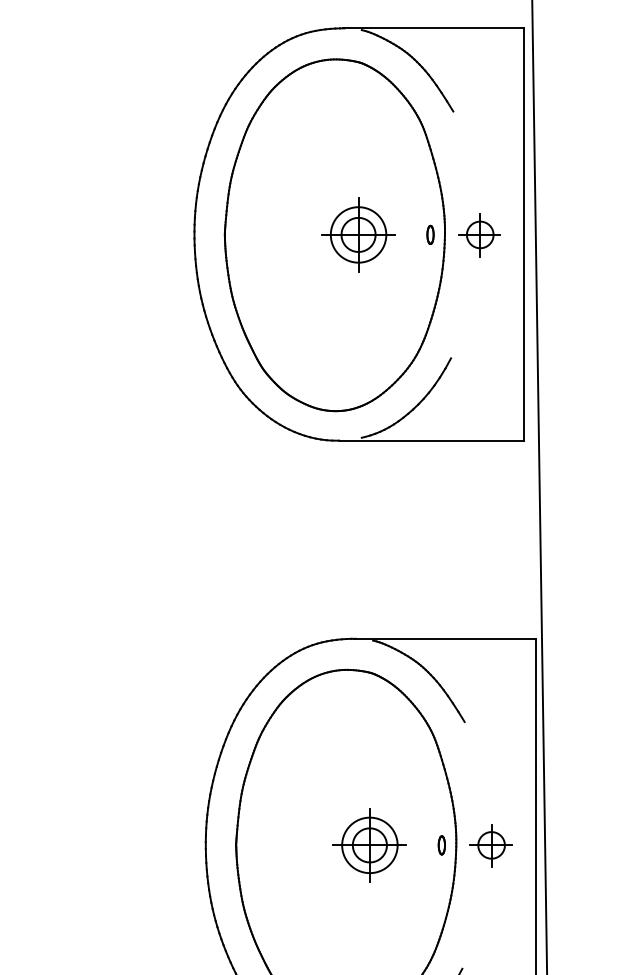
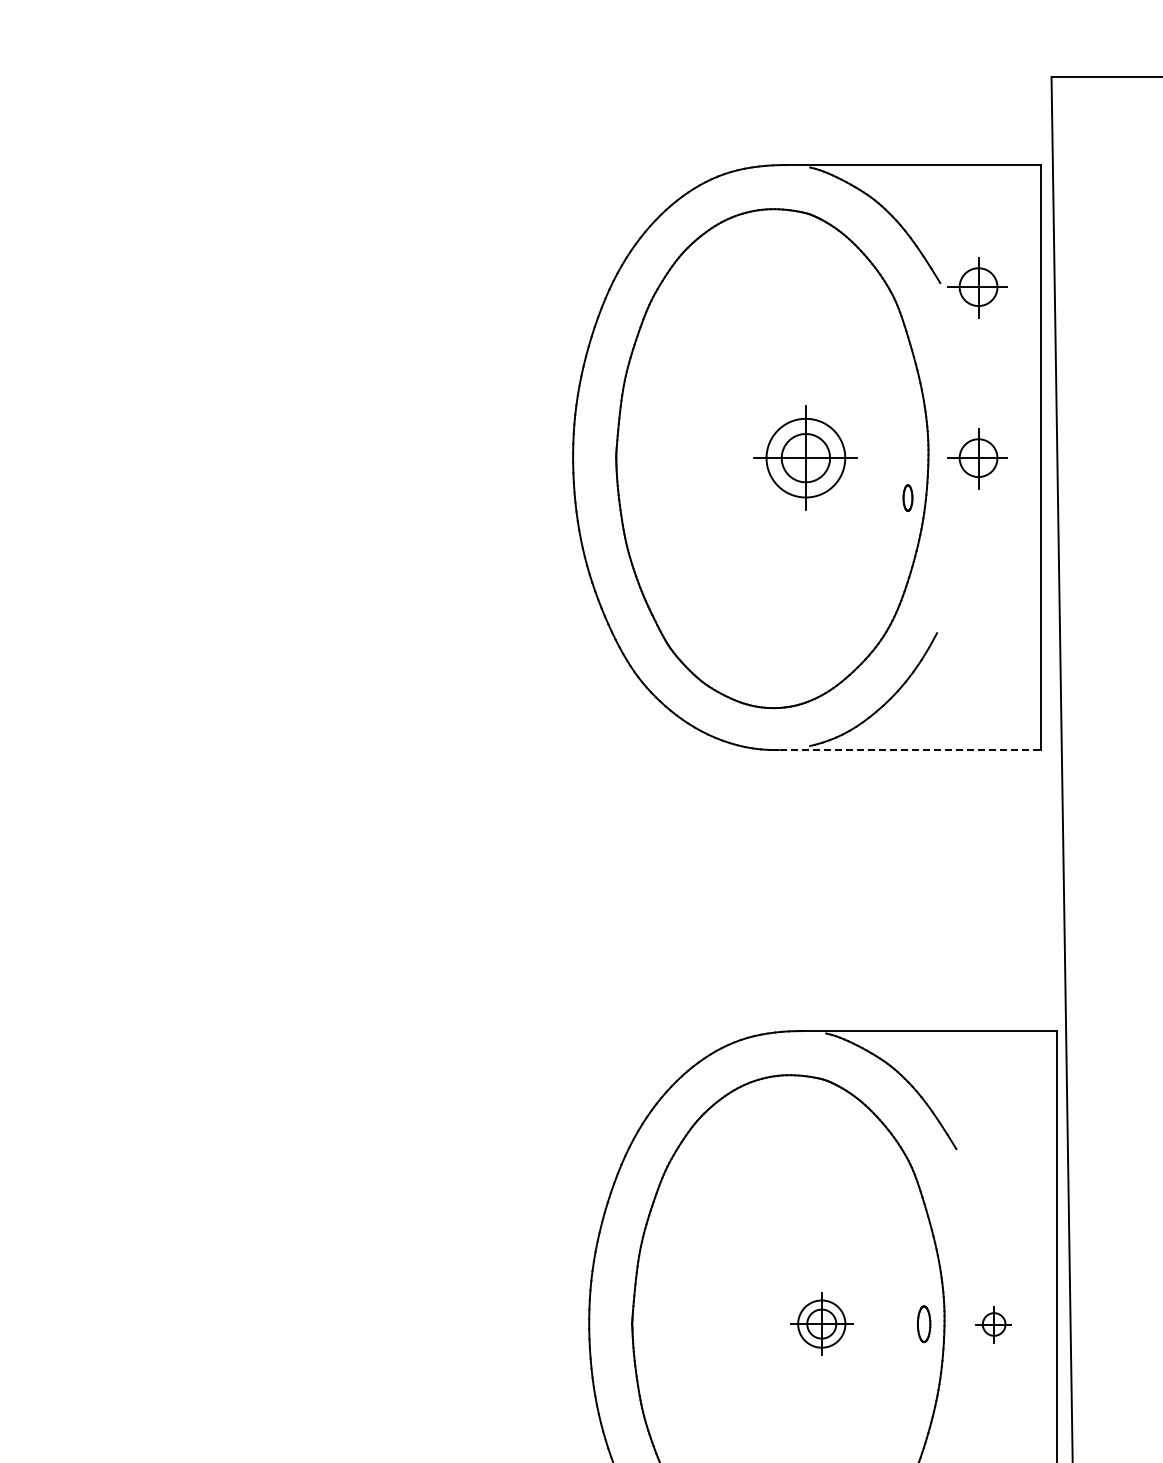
part: (479, 114) -> (977, 287), added
part: (430, 234) -> (907, 497), moved
line: (432, 440) -> (910, 749), solid -> dashed
part: (369, 844) -> (821, 1323), size x0.6
part: (441, 844) -> (923, 1323), size x1.4
part: (490, 845) -> (993, 1324), size x0.6

